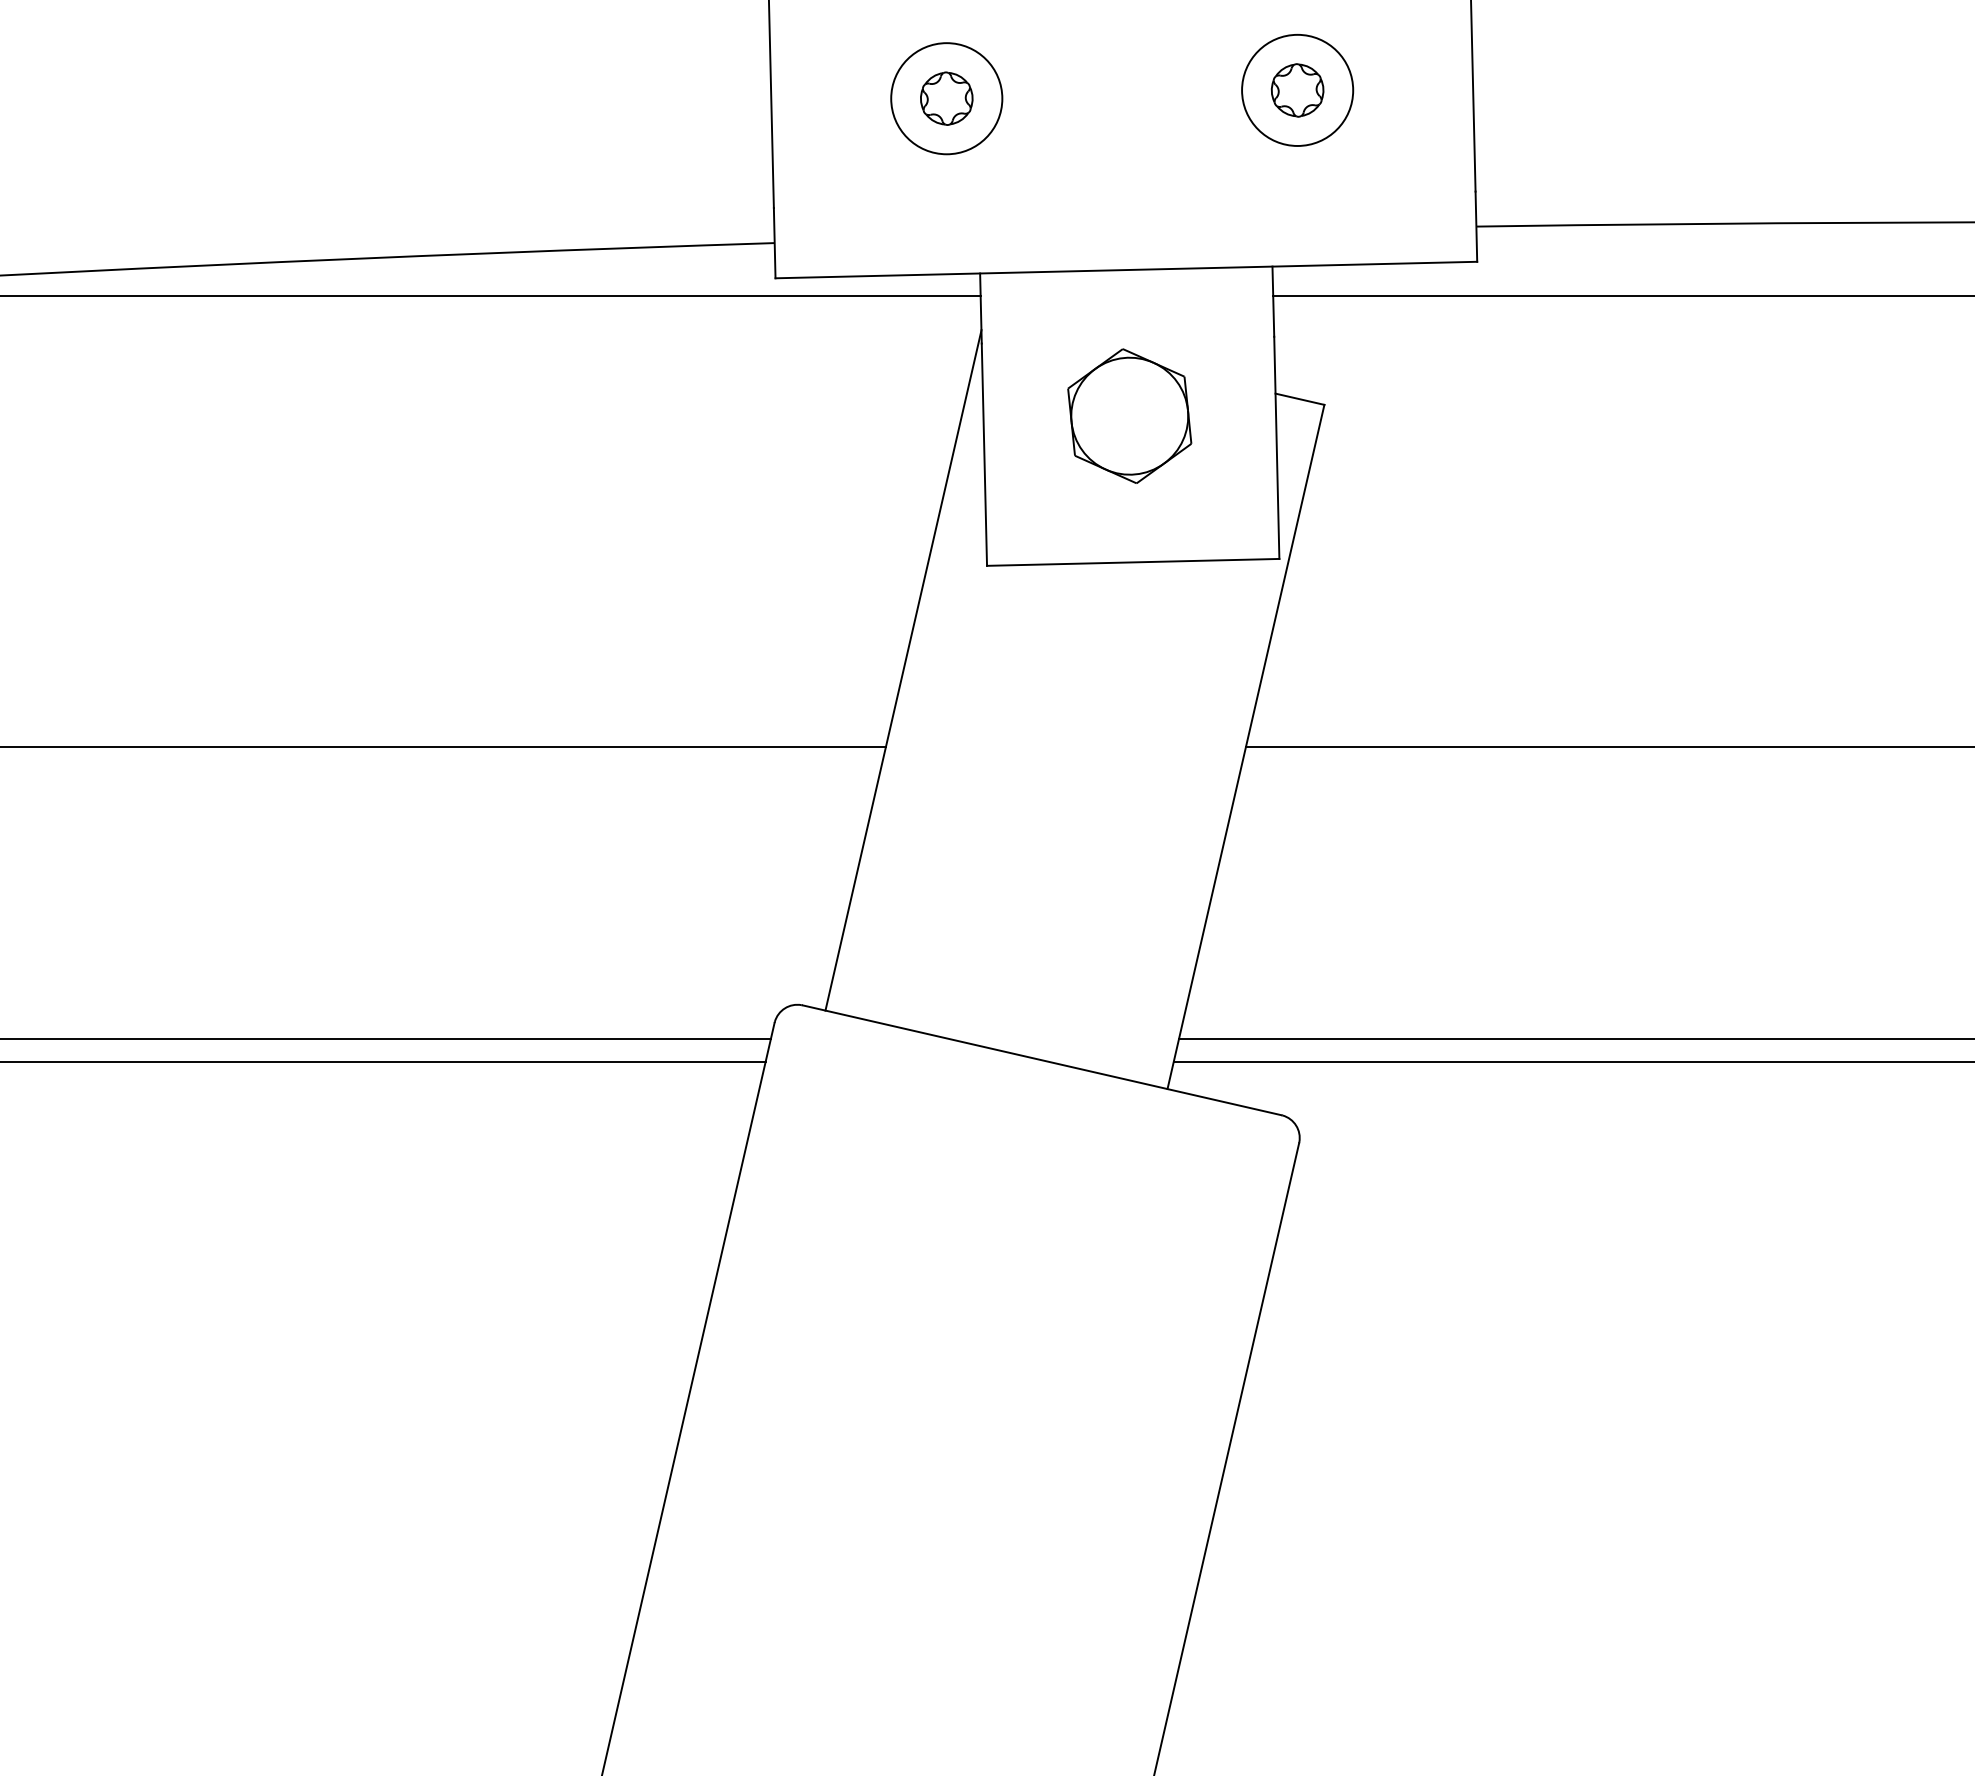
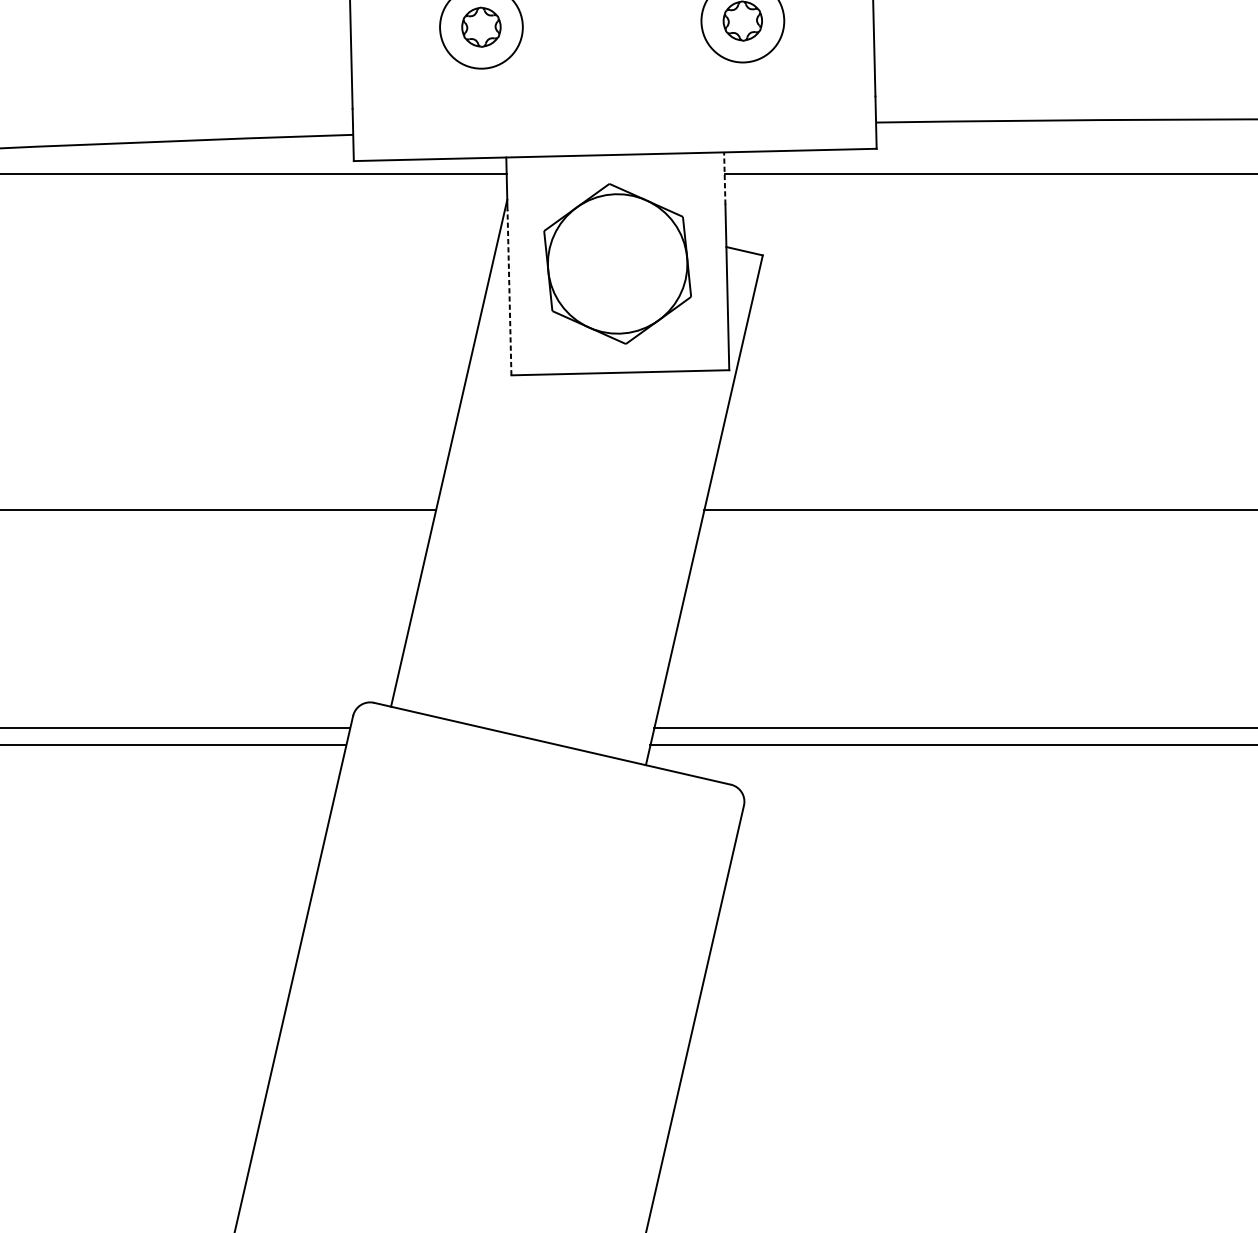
line: (1273, 301) -> (724, 178), solid -> dashed
part: (1129, 415) -> (617, 263), size x1.6
line: (984, 454) -> (509, 292), solid -> dashed

